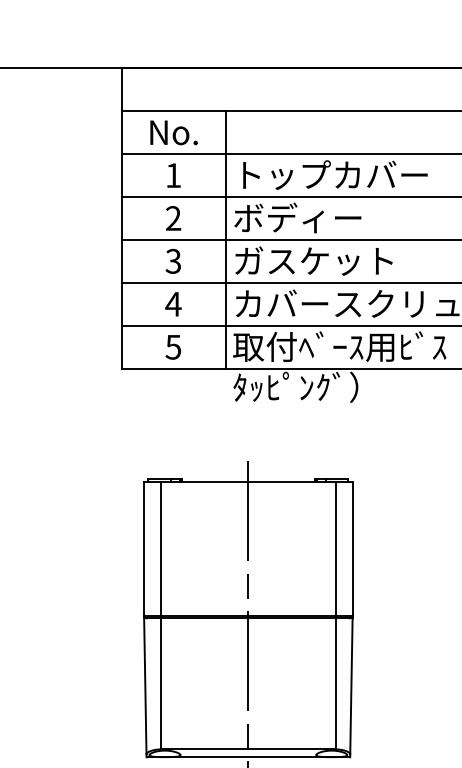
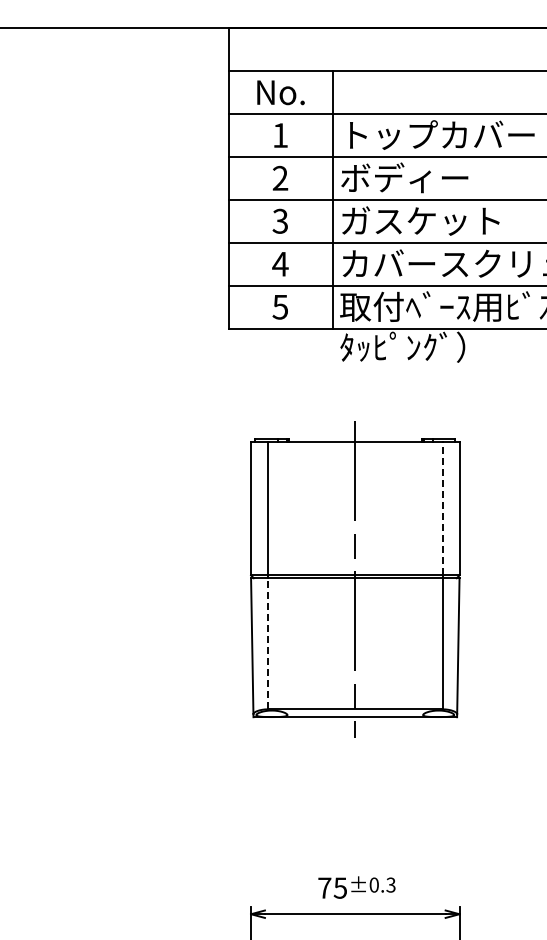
line: (335, 548) -> (442, 508), solid -> dashed
line: (160, 683) -> (267, 643), solid -> dashed

